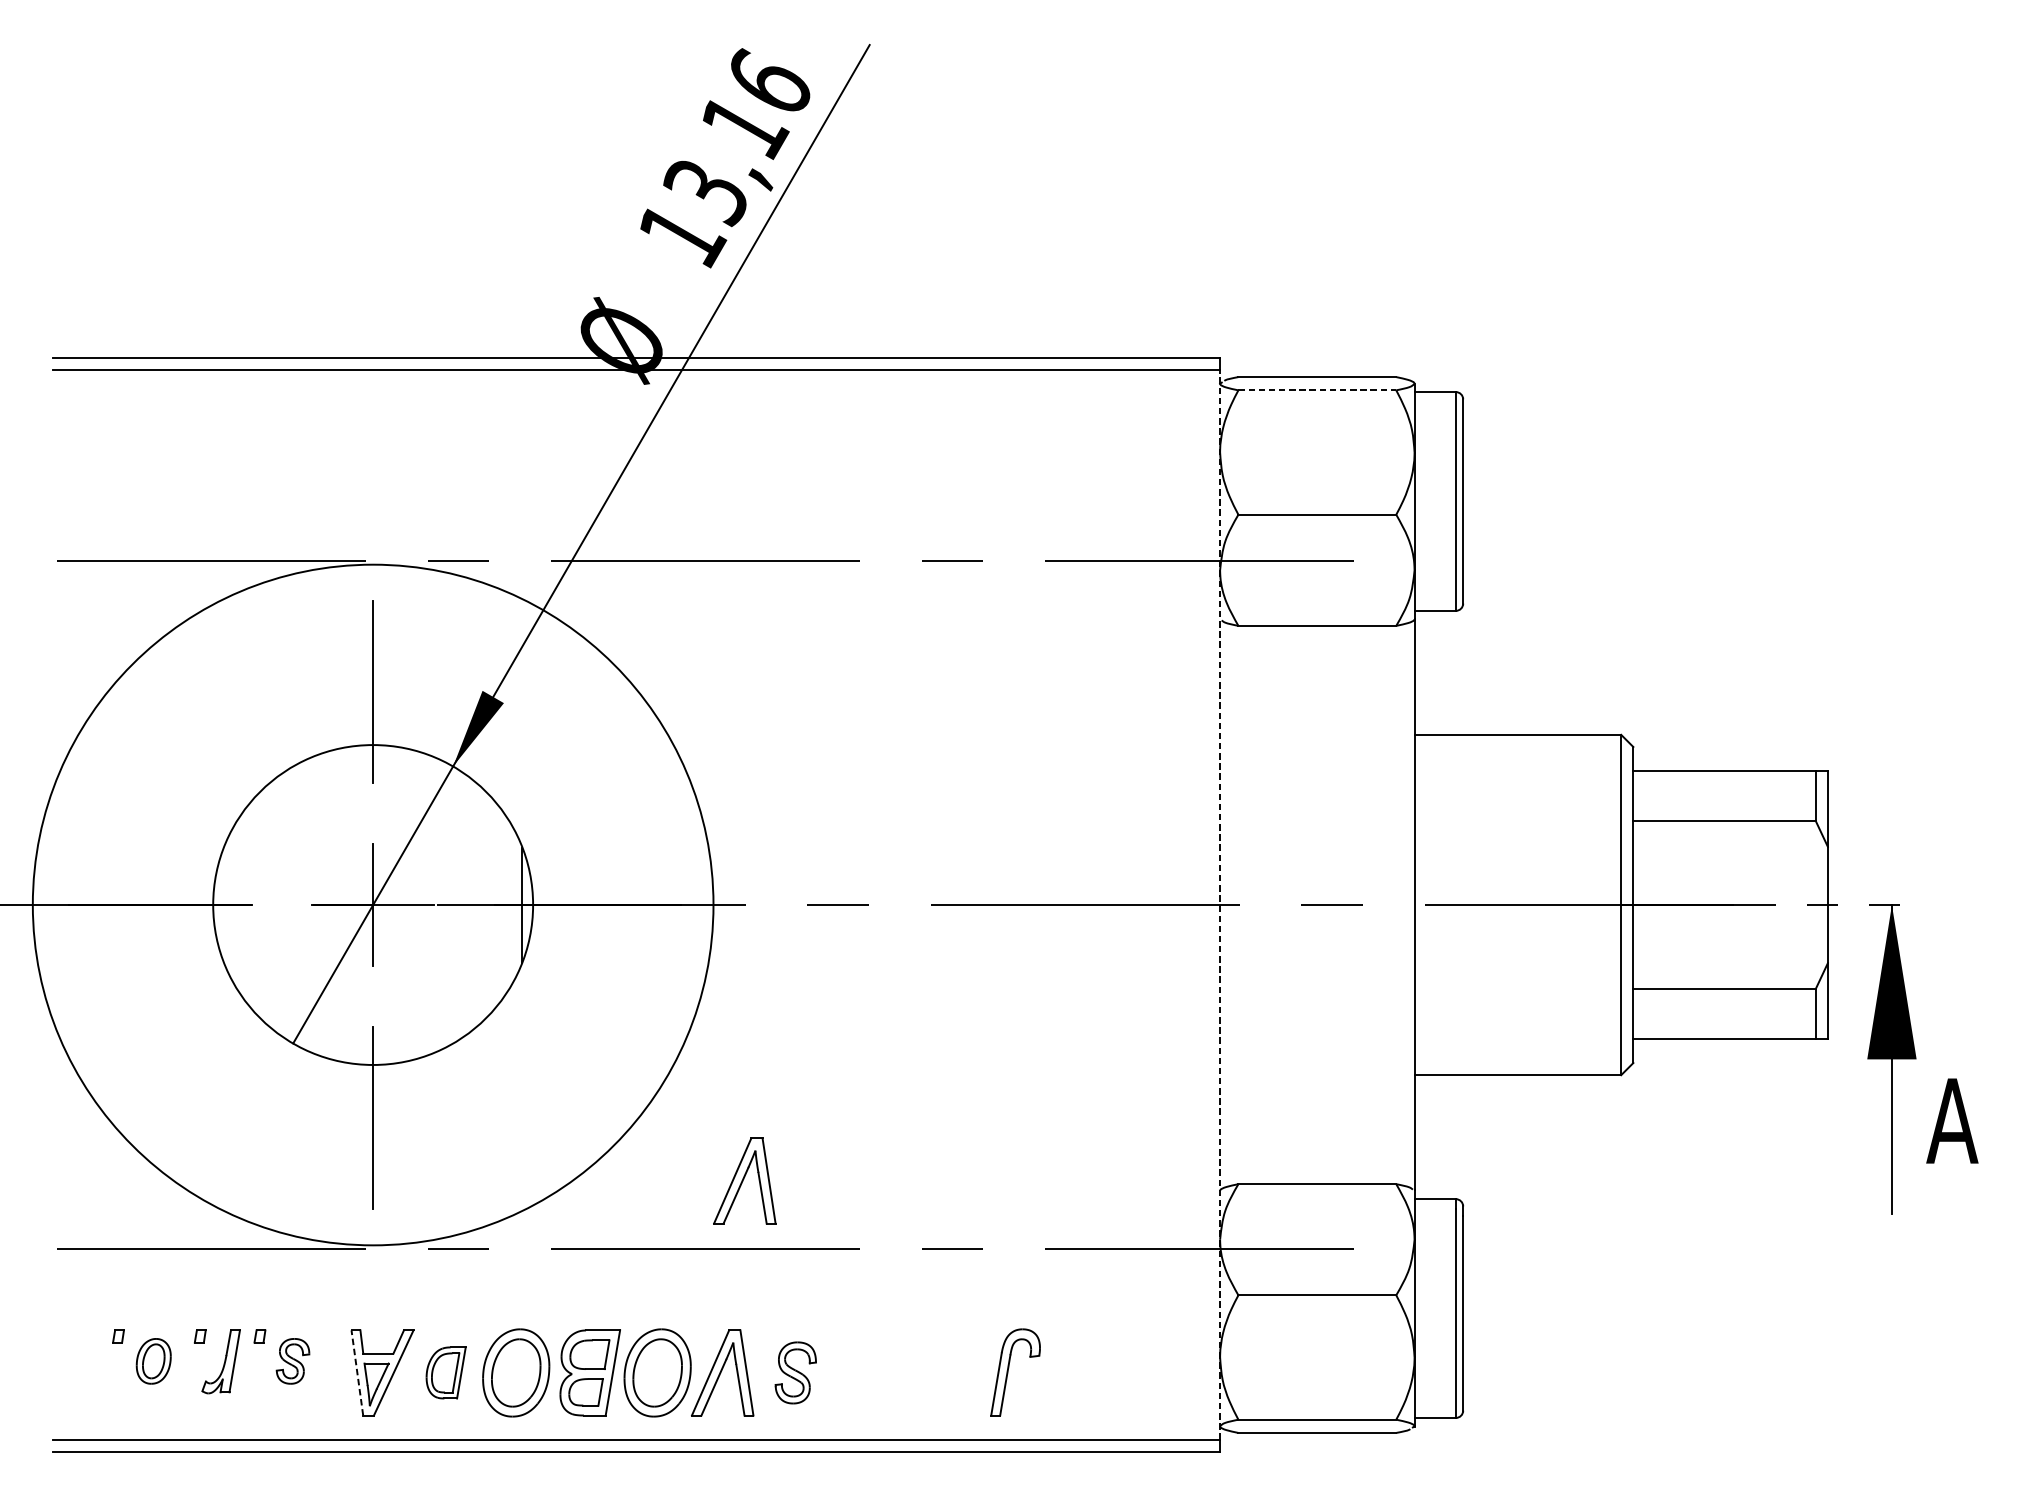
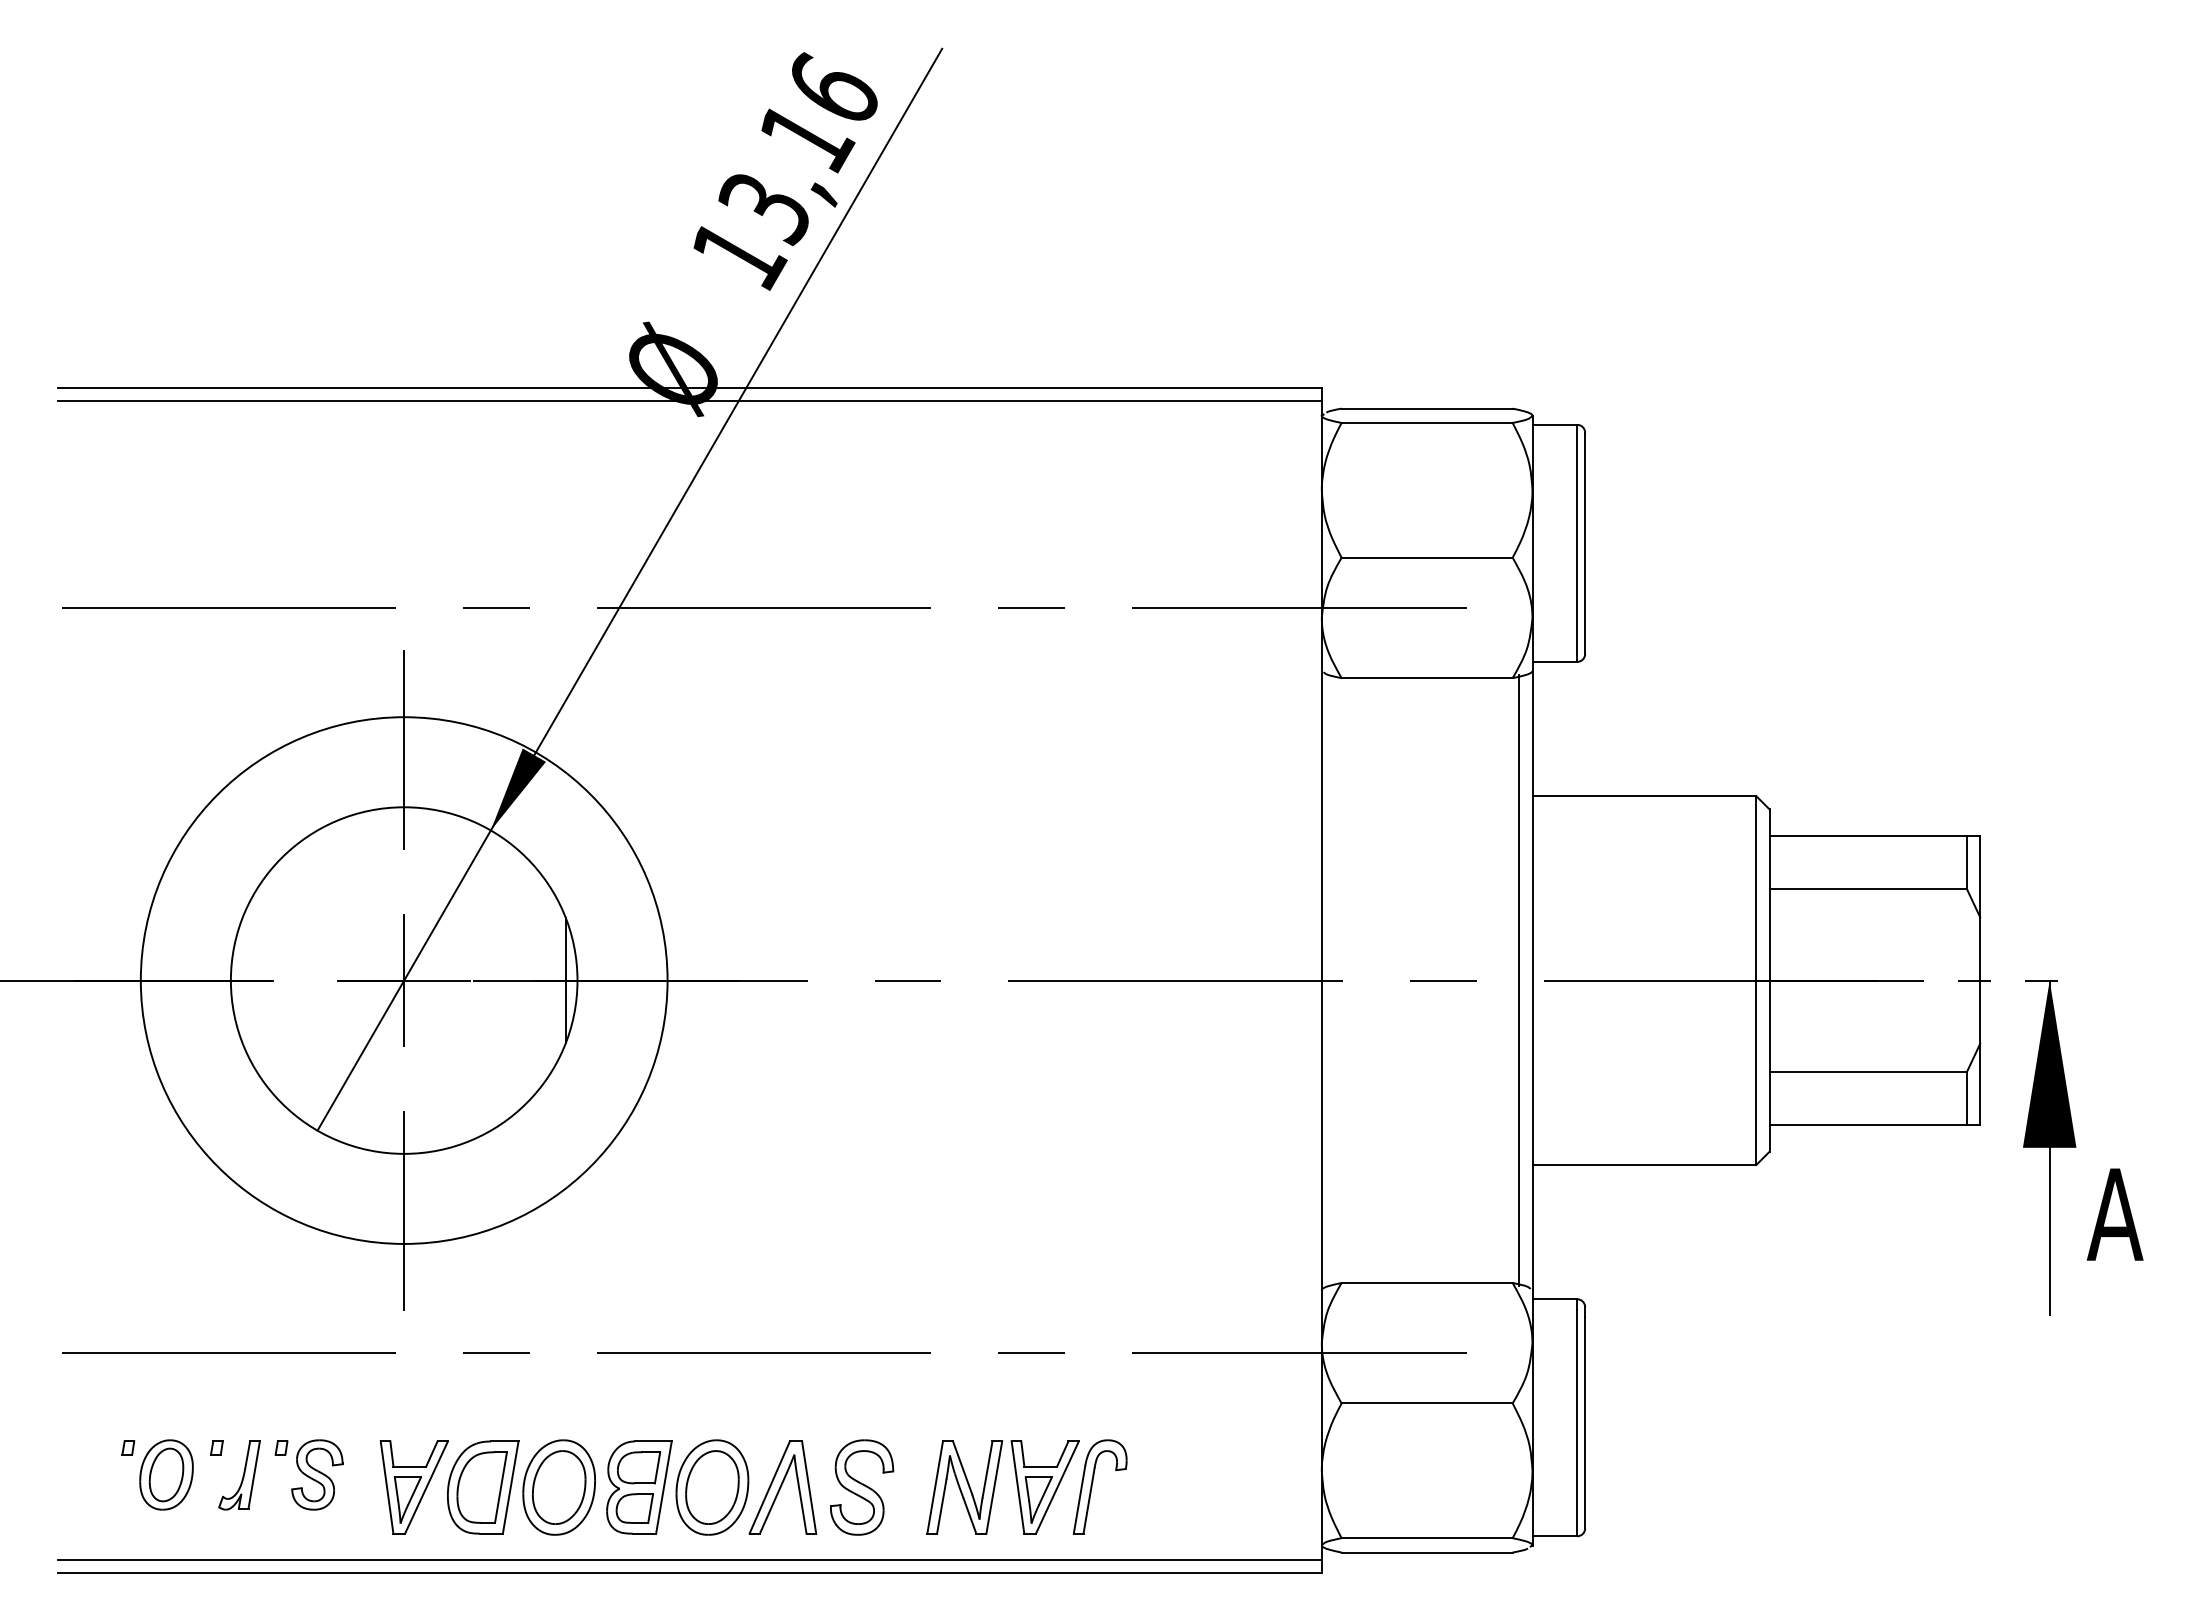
line: (1317, 389) -> (1427, 422), dashed -> solid
circle: (372, 904) -> (403, 980), size x0.71
line: (1219, 904) -> (1321, 980), dashed -> solid
line: (1402, 904) -> (1519, 980), added
part: (744, 1180) -> (806, 1279), removed
part: (153, 1360) -> (166, 1474), size x1.43
part: (293, 1360) -> (317, 1474), size x1.43
line: (357, 1372) -> (387, 1487), dashed -> solid
part: (446, 1372) -> (483, 1487), size x1.67
part: (796, 1372) -> (862, 1487), size x1.43
part: (918, 1372) -> (995, 1487), added

